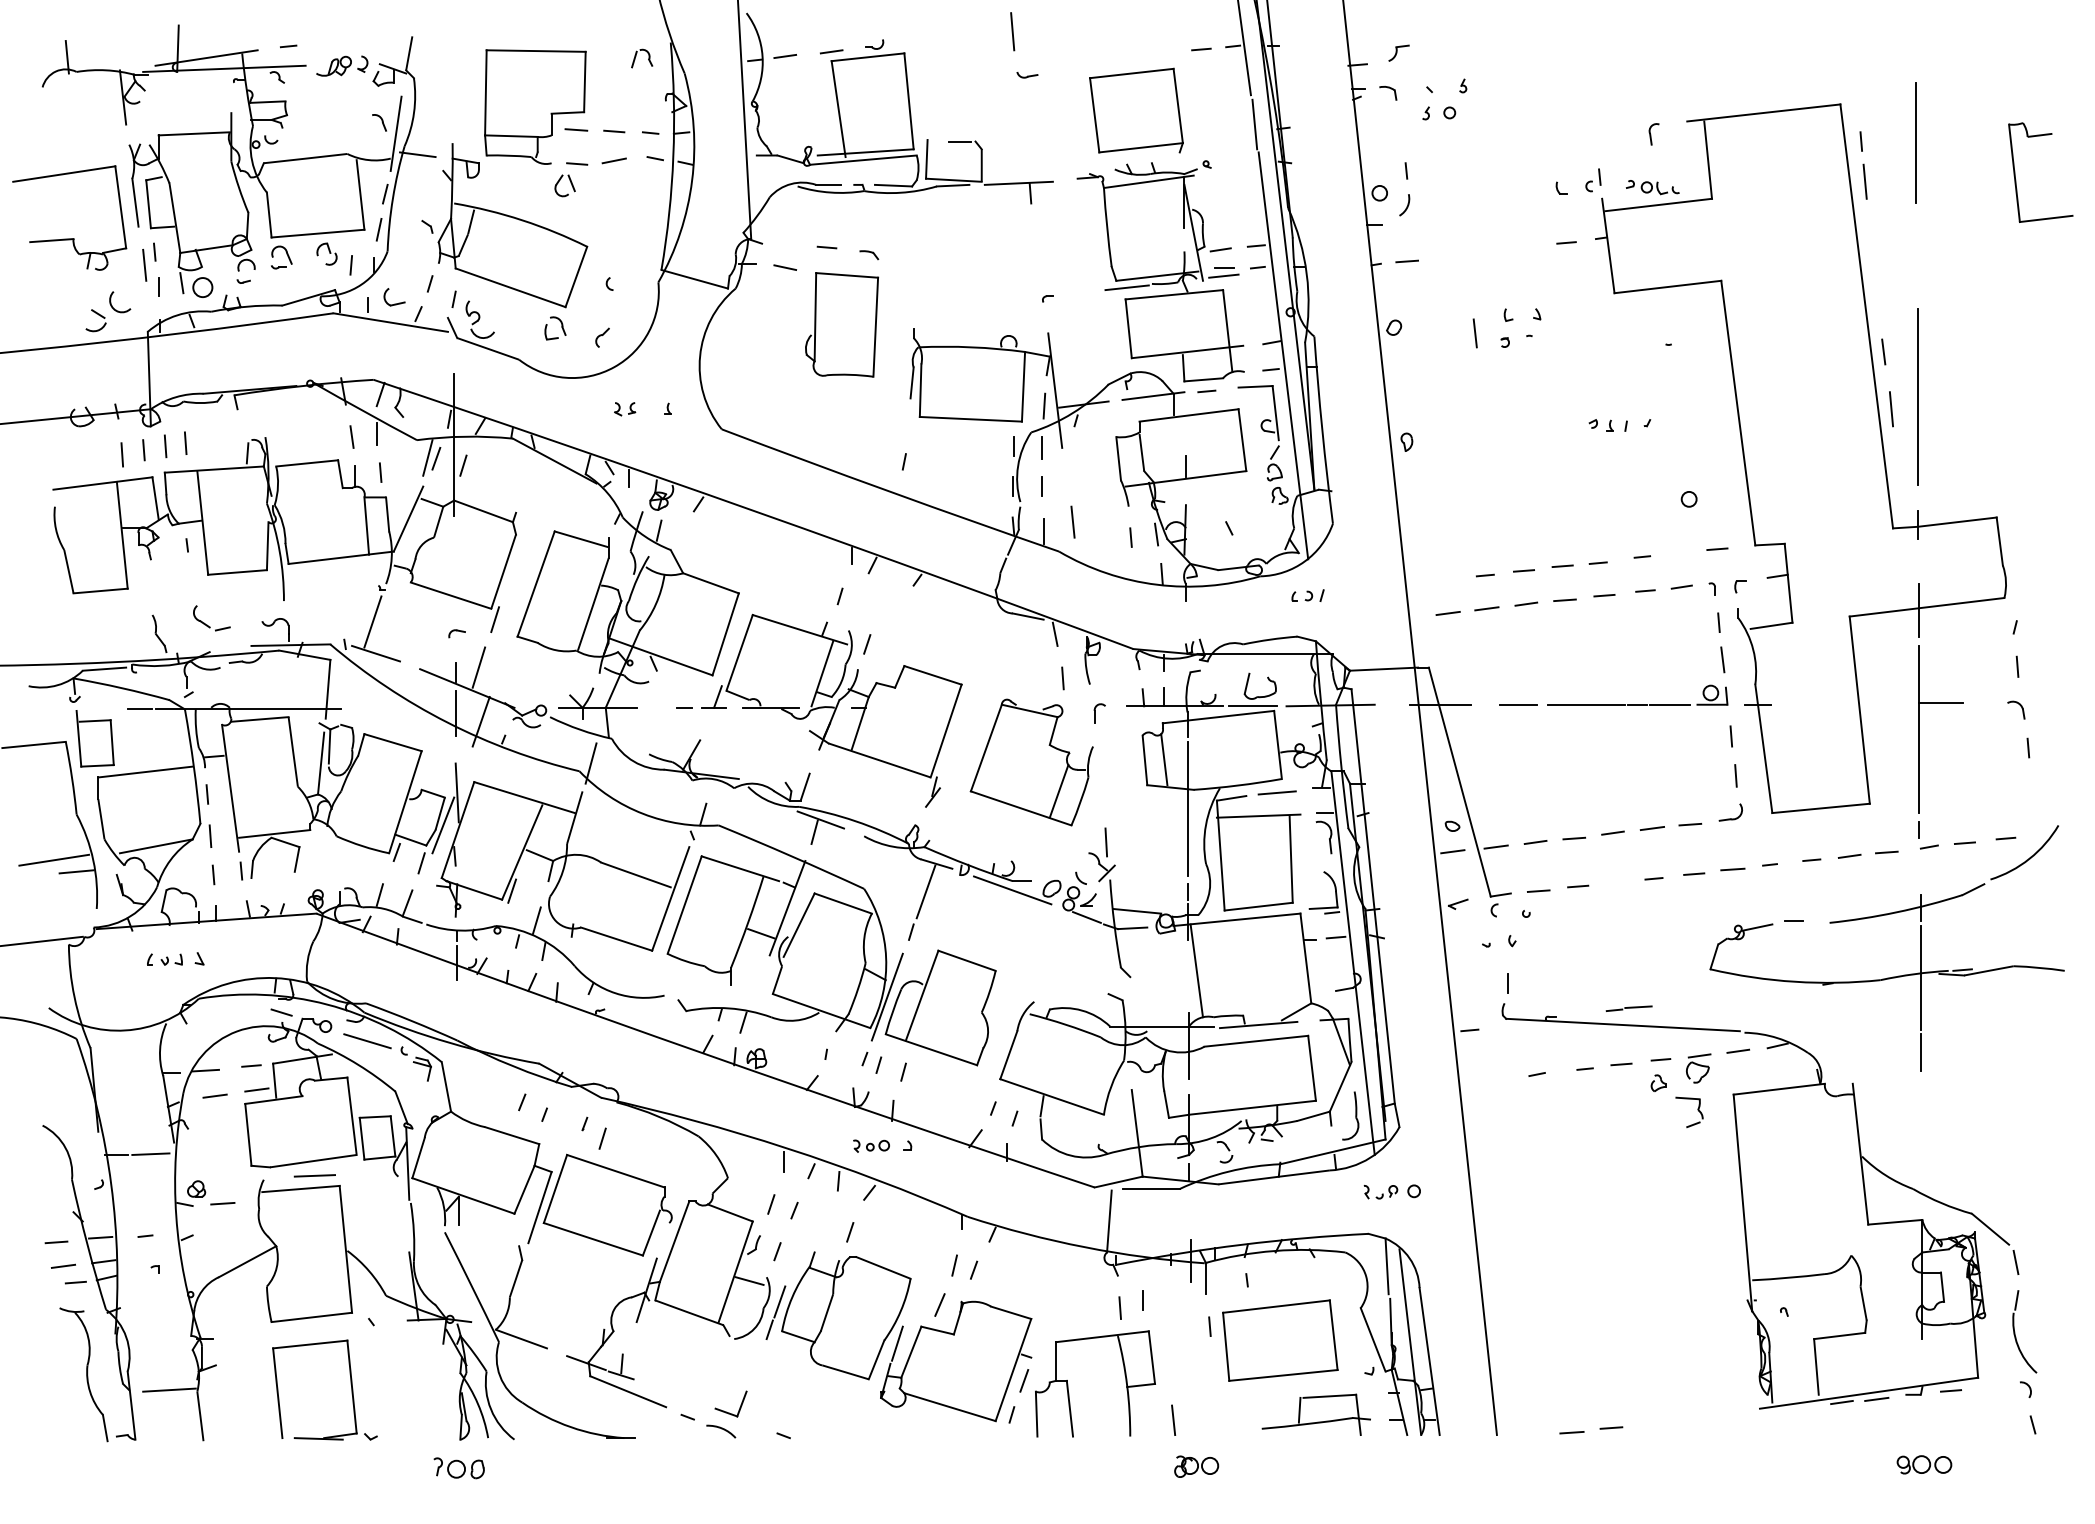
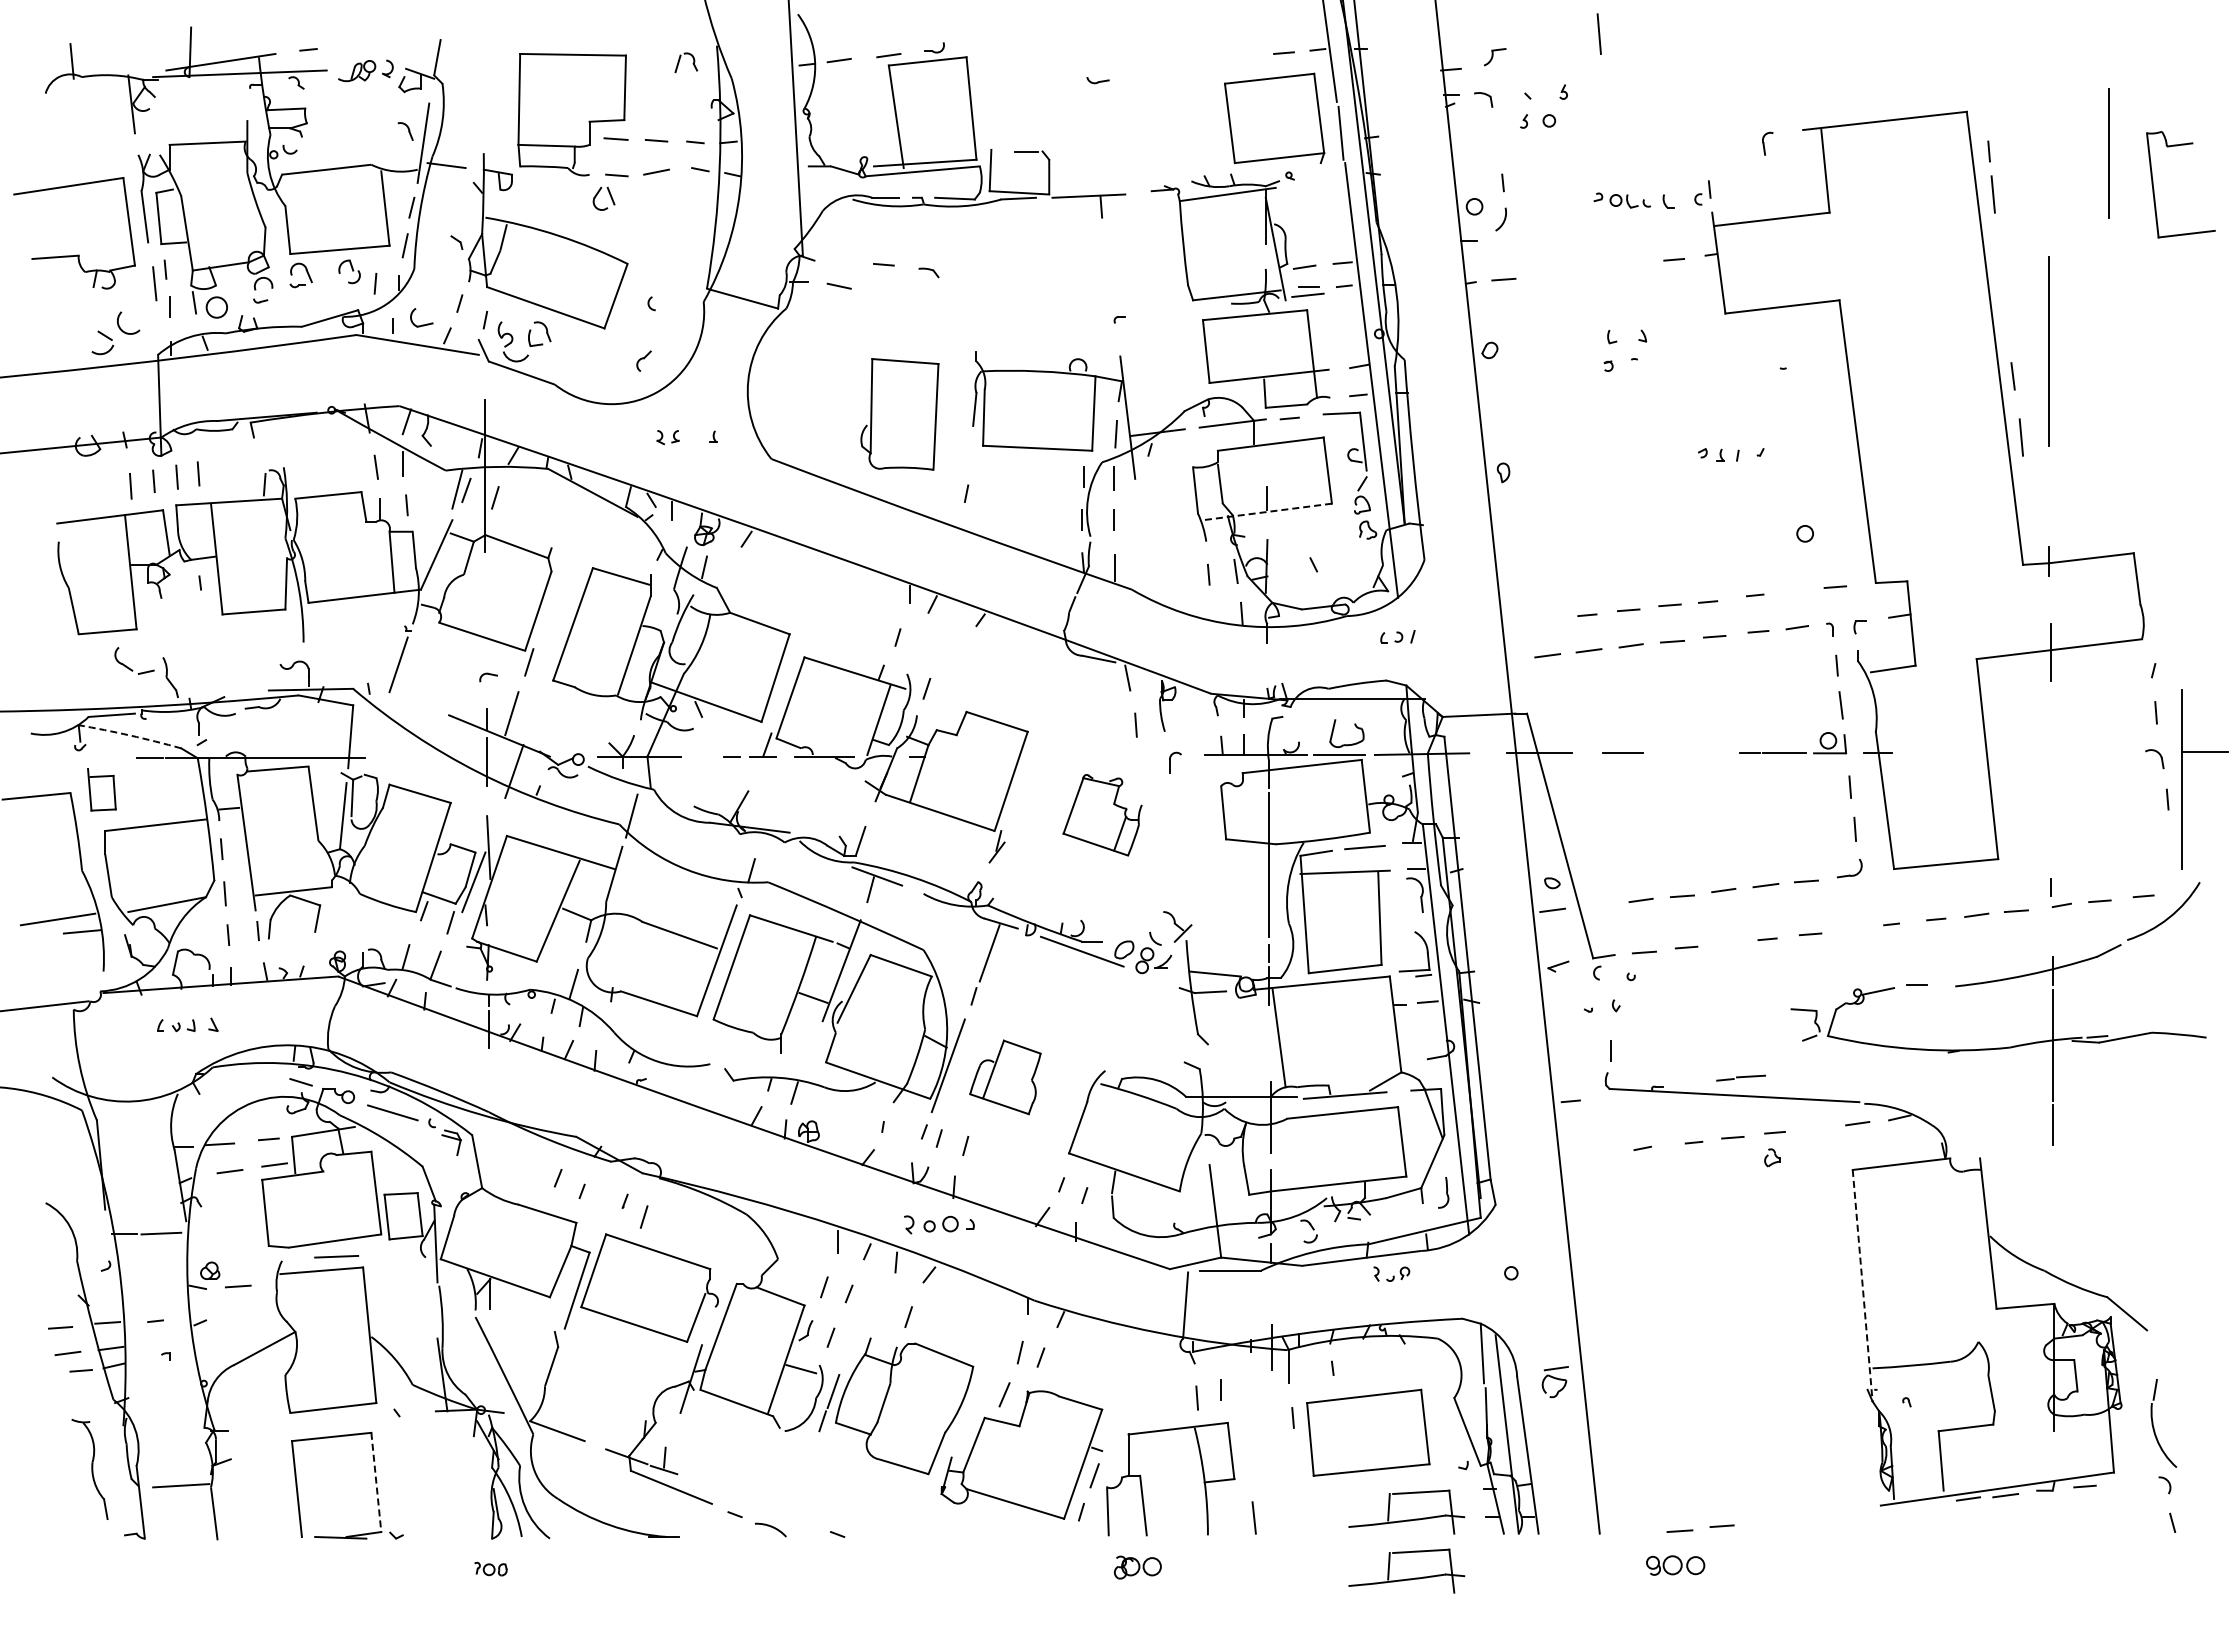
line: (1011, 31) -> (1598, 33), moved
part: (1136, 110) -> (1274, 118), moved
line: (1915, 143) -> (2108, 153), moved
part: (1652, 187) -> (1622, 200), moved
line: (1127, 287) -> (1204, 307), removed
part: (841, 324) -> (899, 414), moved
part: (561, 328) -> (546, 334), moved
line: (1475, 333) -> (1576, 356), removed
line: (1916, 397) -> (2048, 351), moved
line: (1185, 479) -> (1266, 512), solid -> dashed
line: (1072, 521) -> (1146, 557), removed
part: (207, 624) -> (129, 667), moved
line: (375, 653) -> (401, 698), removed
arc: (121, 688) -> (130, 735), solid -> dashed
line: (1586, 704) -> (1695, 753), removed
part: (1919, 729) -> (2182, 779), moved
part: (94, 738) -> (101, 789), size x0.7
line: (1164, 759) -> (1244, 811), removed
part: (1031, 762) -> (1102, 815), size x0.6
line: (1106, 842) -> (1182, 900), removed
line: (1495, 847) -> (1598, 905), removed
line: (1732, 869) -> (1851, 929), removed
line: (512, 891) -> (547, 952), removed
line: (1086, 917) -> (1161, 980), removed
part: (940, 1008) -> (1005, 1077), size x0.6
part: (1697, 1068) -> (1554, 1382), moved
part: (1697, 1111) -> (1814, 1023), moved
part: (1350, 1115) -> (1443, 1192), size x0.6
part: (871, 1146) -> (931, 1225), size x1.4
part: (1380, 1191) -> (1391, 1273), moved
line: (1742, 1203) -> (1862, 1286), solid -> dashed
line: (2015, 1261) -> (2153, 1348), removed
line: (896, 1343) -> (958, 1435), removed
part: (83, 1374) -> (89, 1469), size x0.7
line: (352, 1387) -> (376, 1482), solid -> dashed
part: (726, 1411) -> (776, 1508), removed
part: (1924, 1464) -> (1675, 1565), moved
part: (1196, 1466) -> (1137, 1567), moved
part: (458, 1467) -> (490, 1568), size x0.6
part: (1316, 1476) -> (1406, 1578), added

